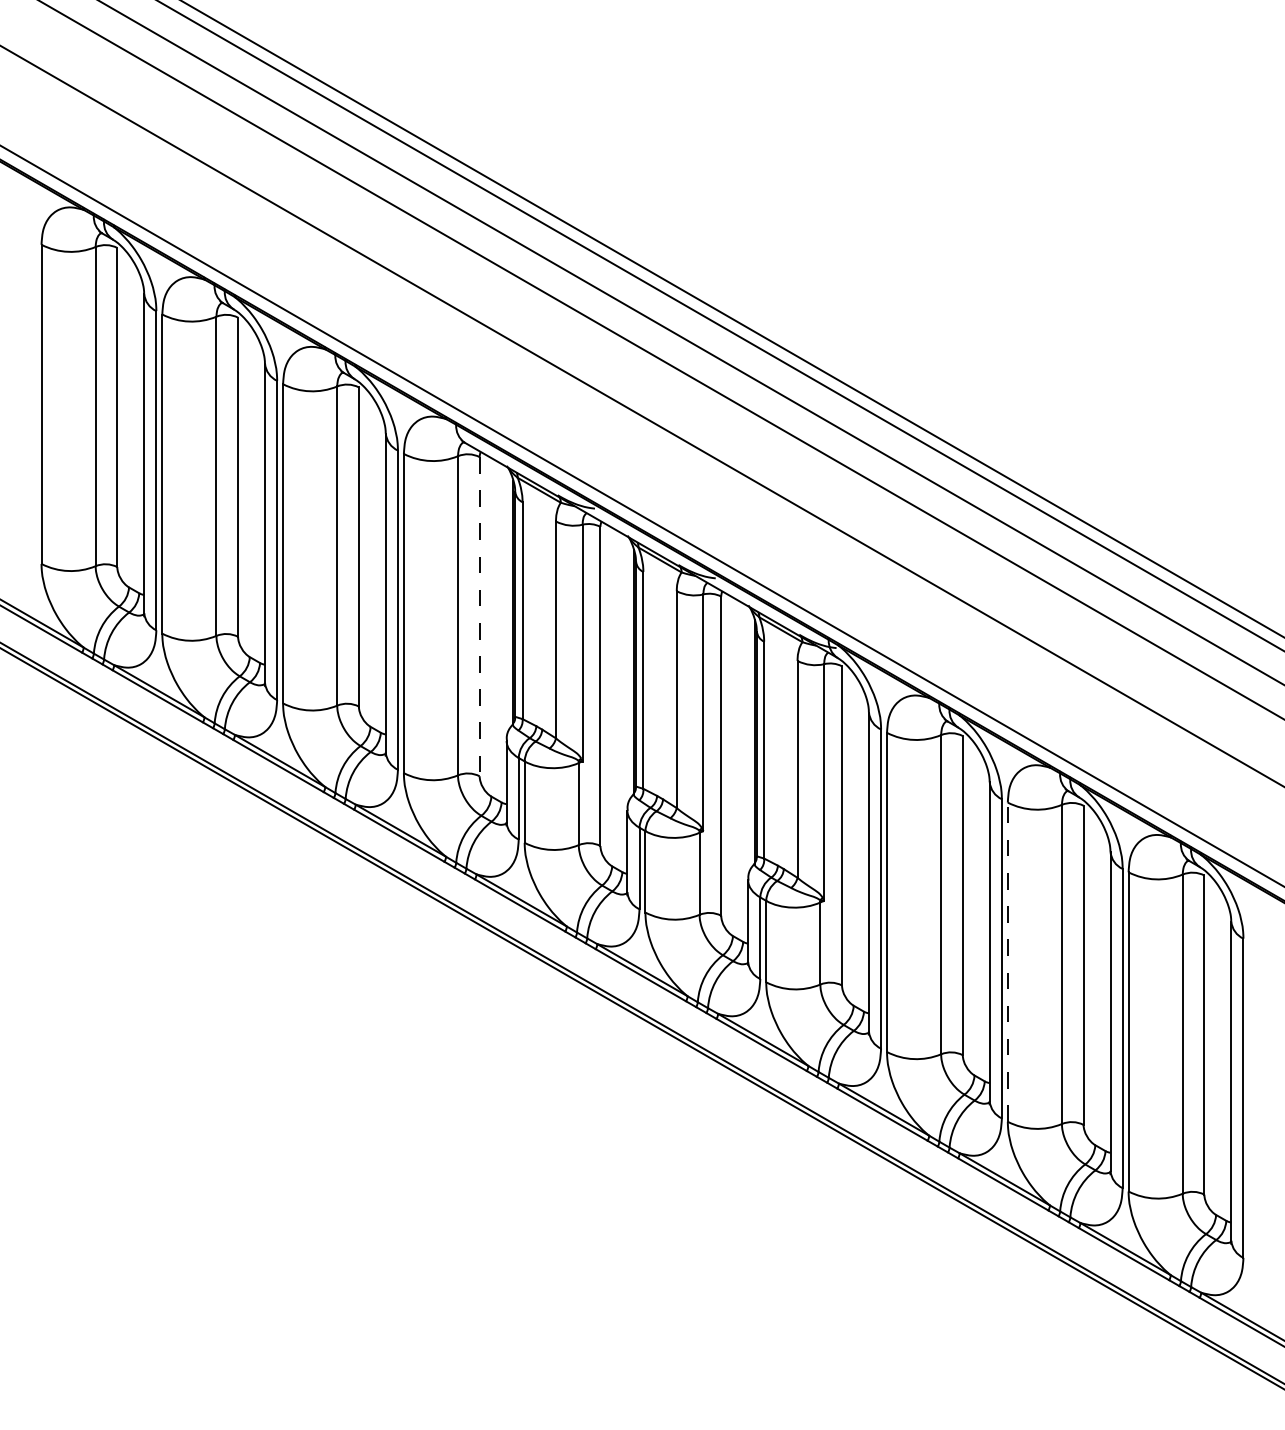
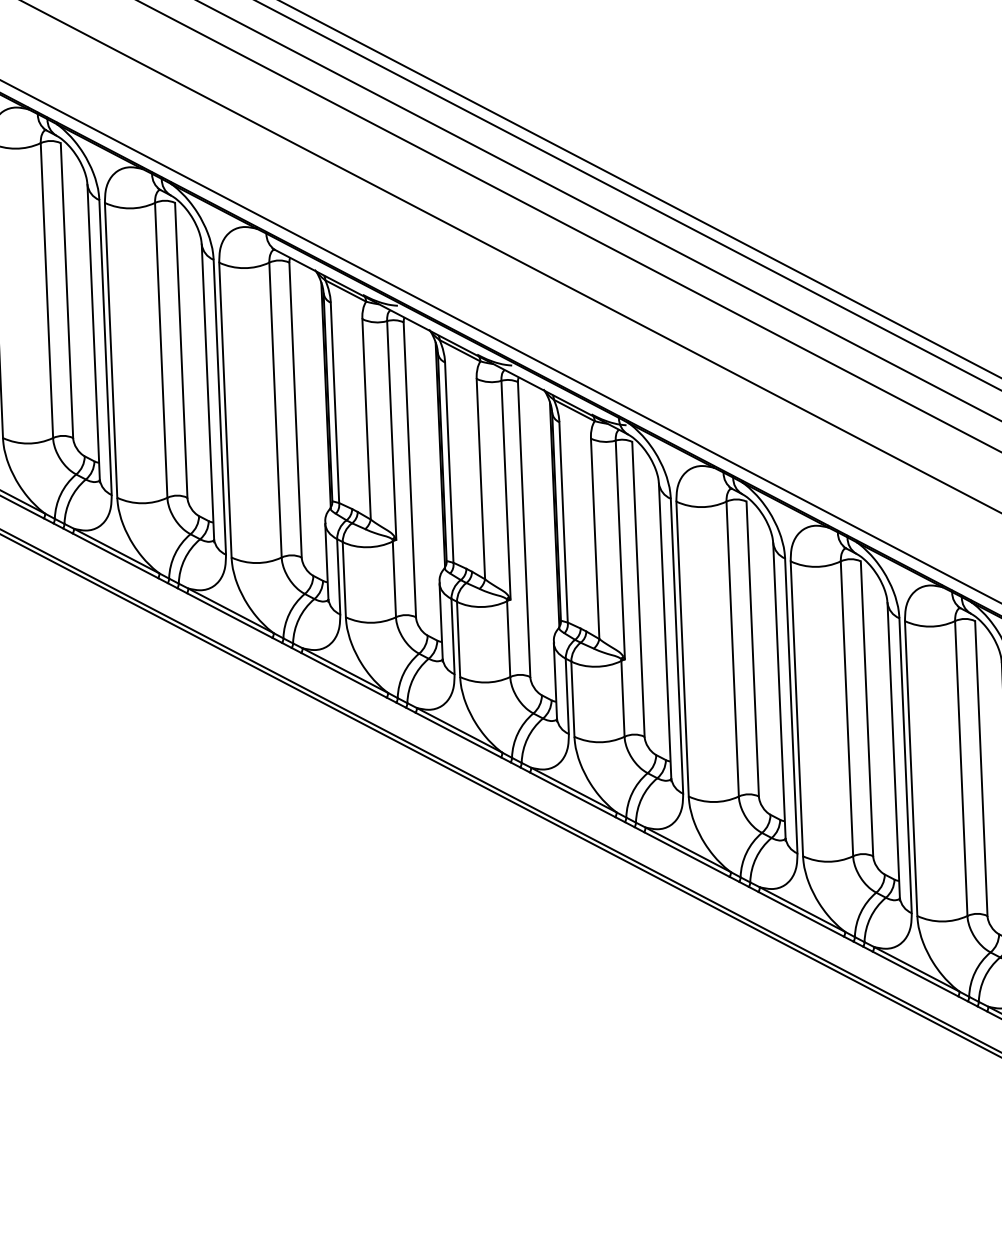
line: (479, 616) -> (295, 409), dashed -> solid
line: (1007, 962) -> (796, 709), dashed -> solid

